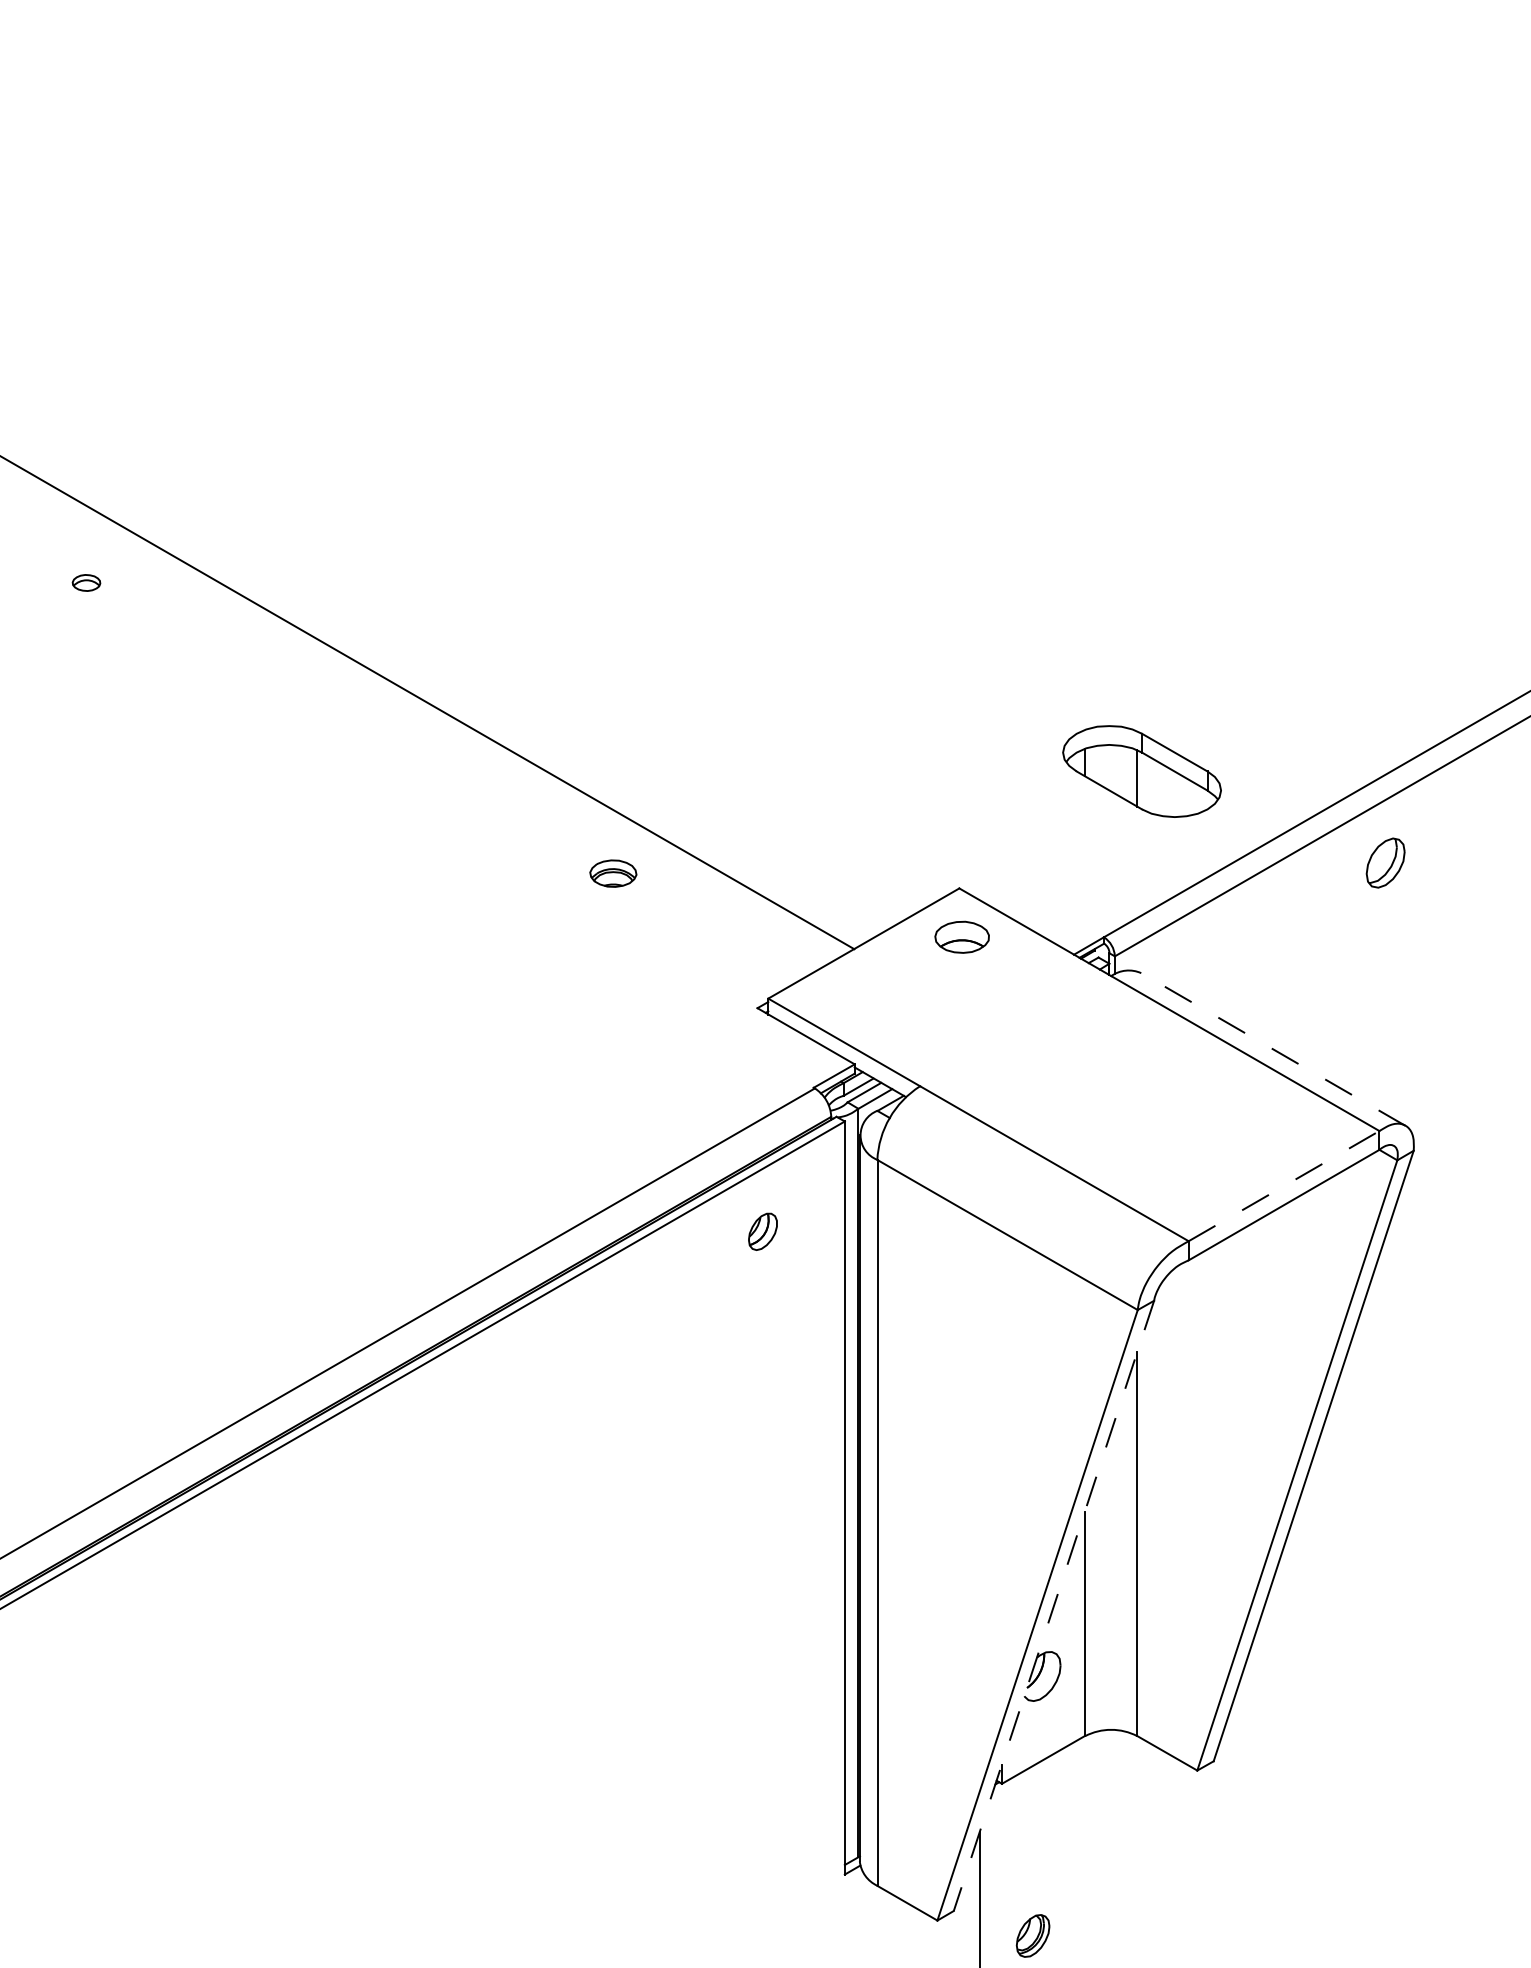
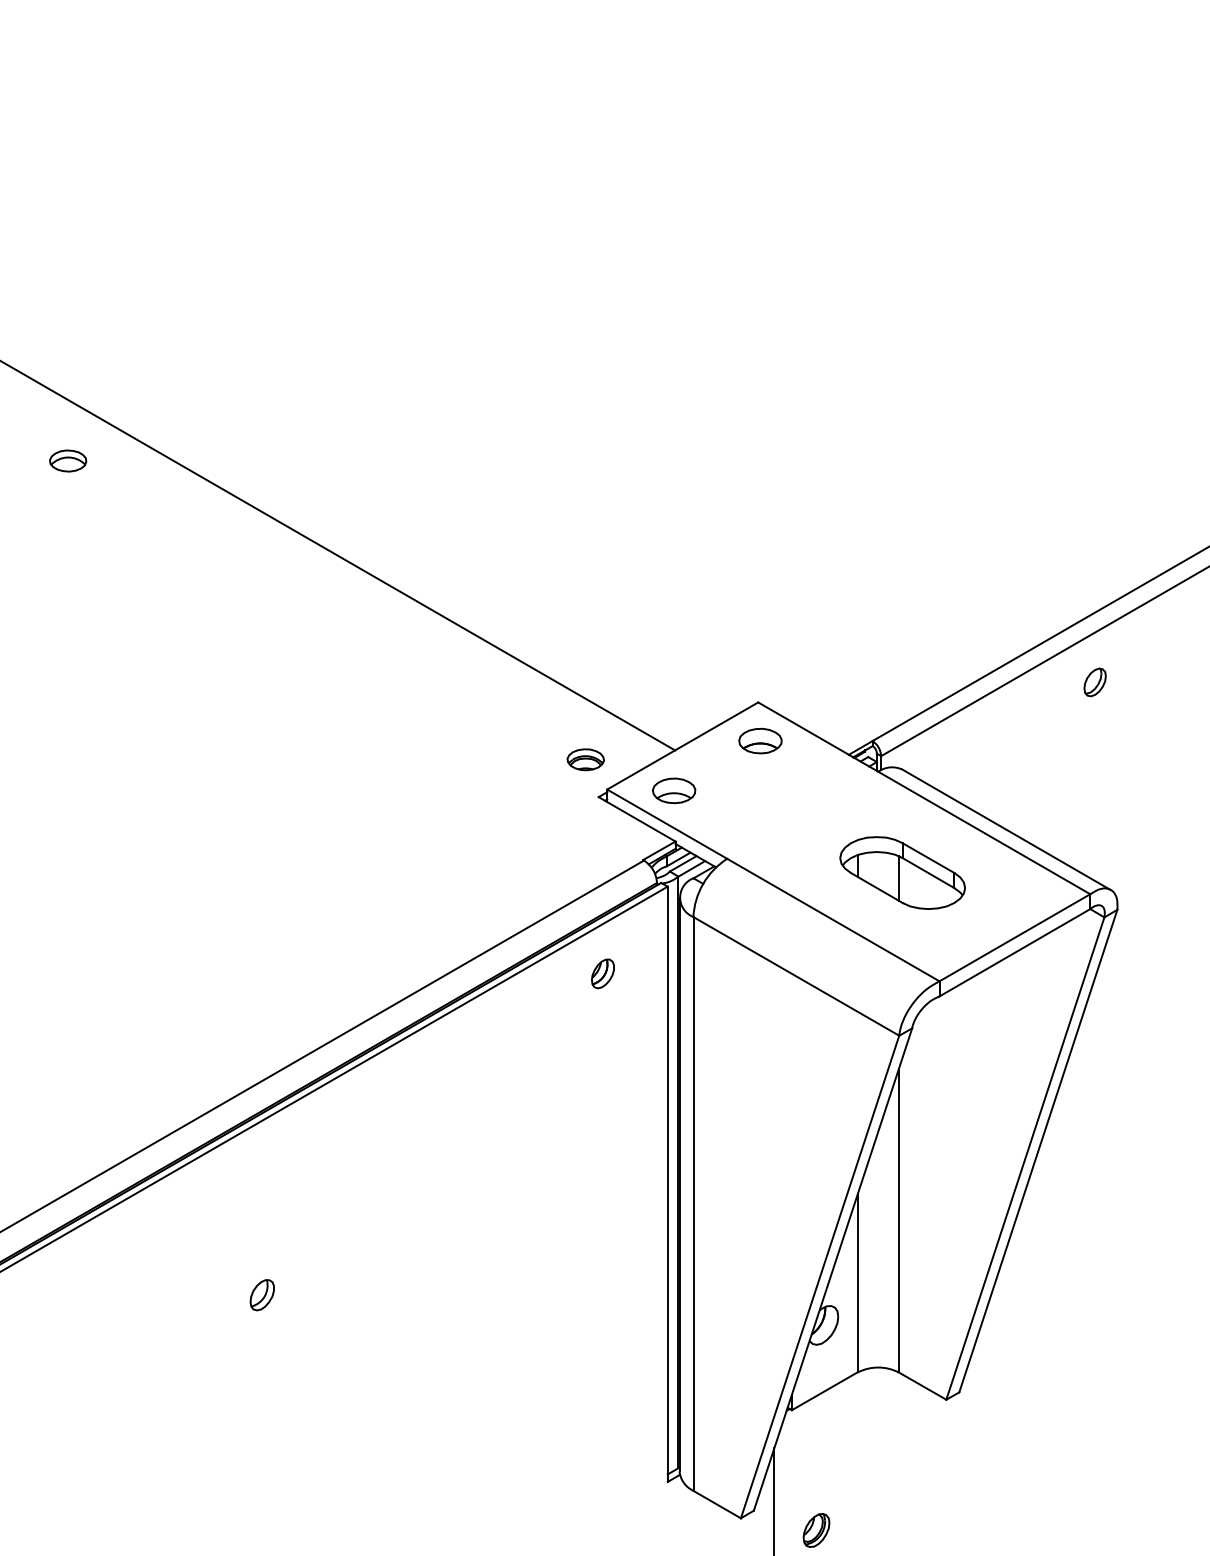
part: (86, 582) -> (68, 460), size x1.67
part: (1141, 770) -> (902, 872), moved
part: (1384, 863) -> (1094, 682), size x0.71
part: (613, 873) -> (585, 759), moved
part: (853, 999) -> (674, 790), added
line: (1273, 1049) -> (1006, 829), dashed -> solid
line: (1284, 1185) -> (1015, 937), dashed -> solid
line: (1054, 1605) -> (833, 1269), dashed -> solid
part: (330, 1638) -> (261, 1295), added

